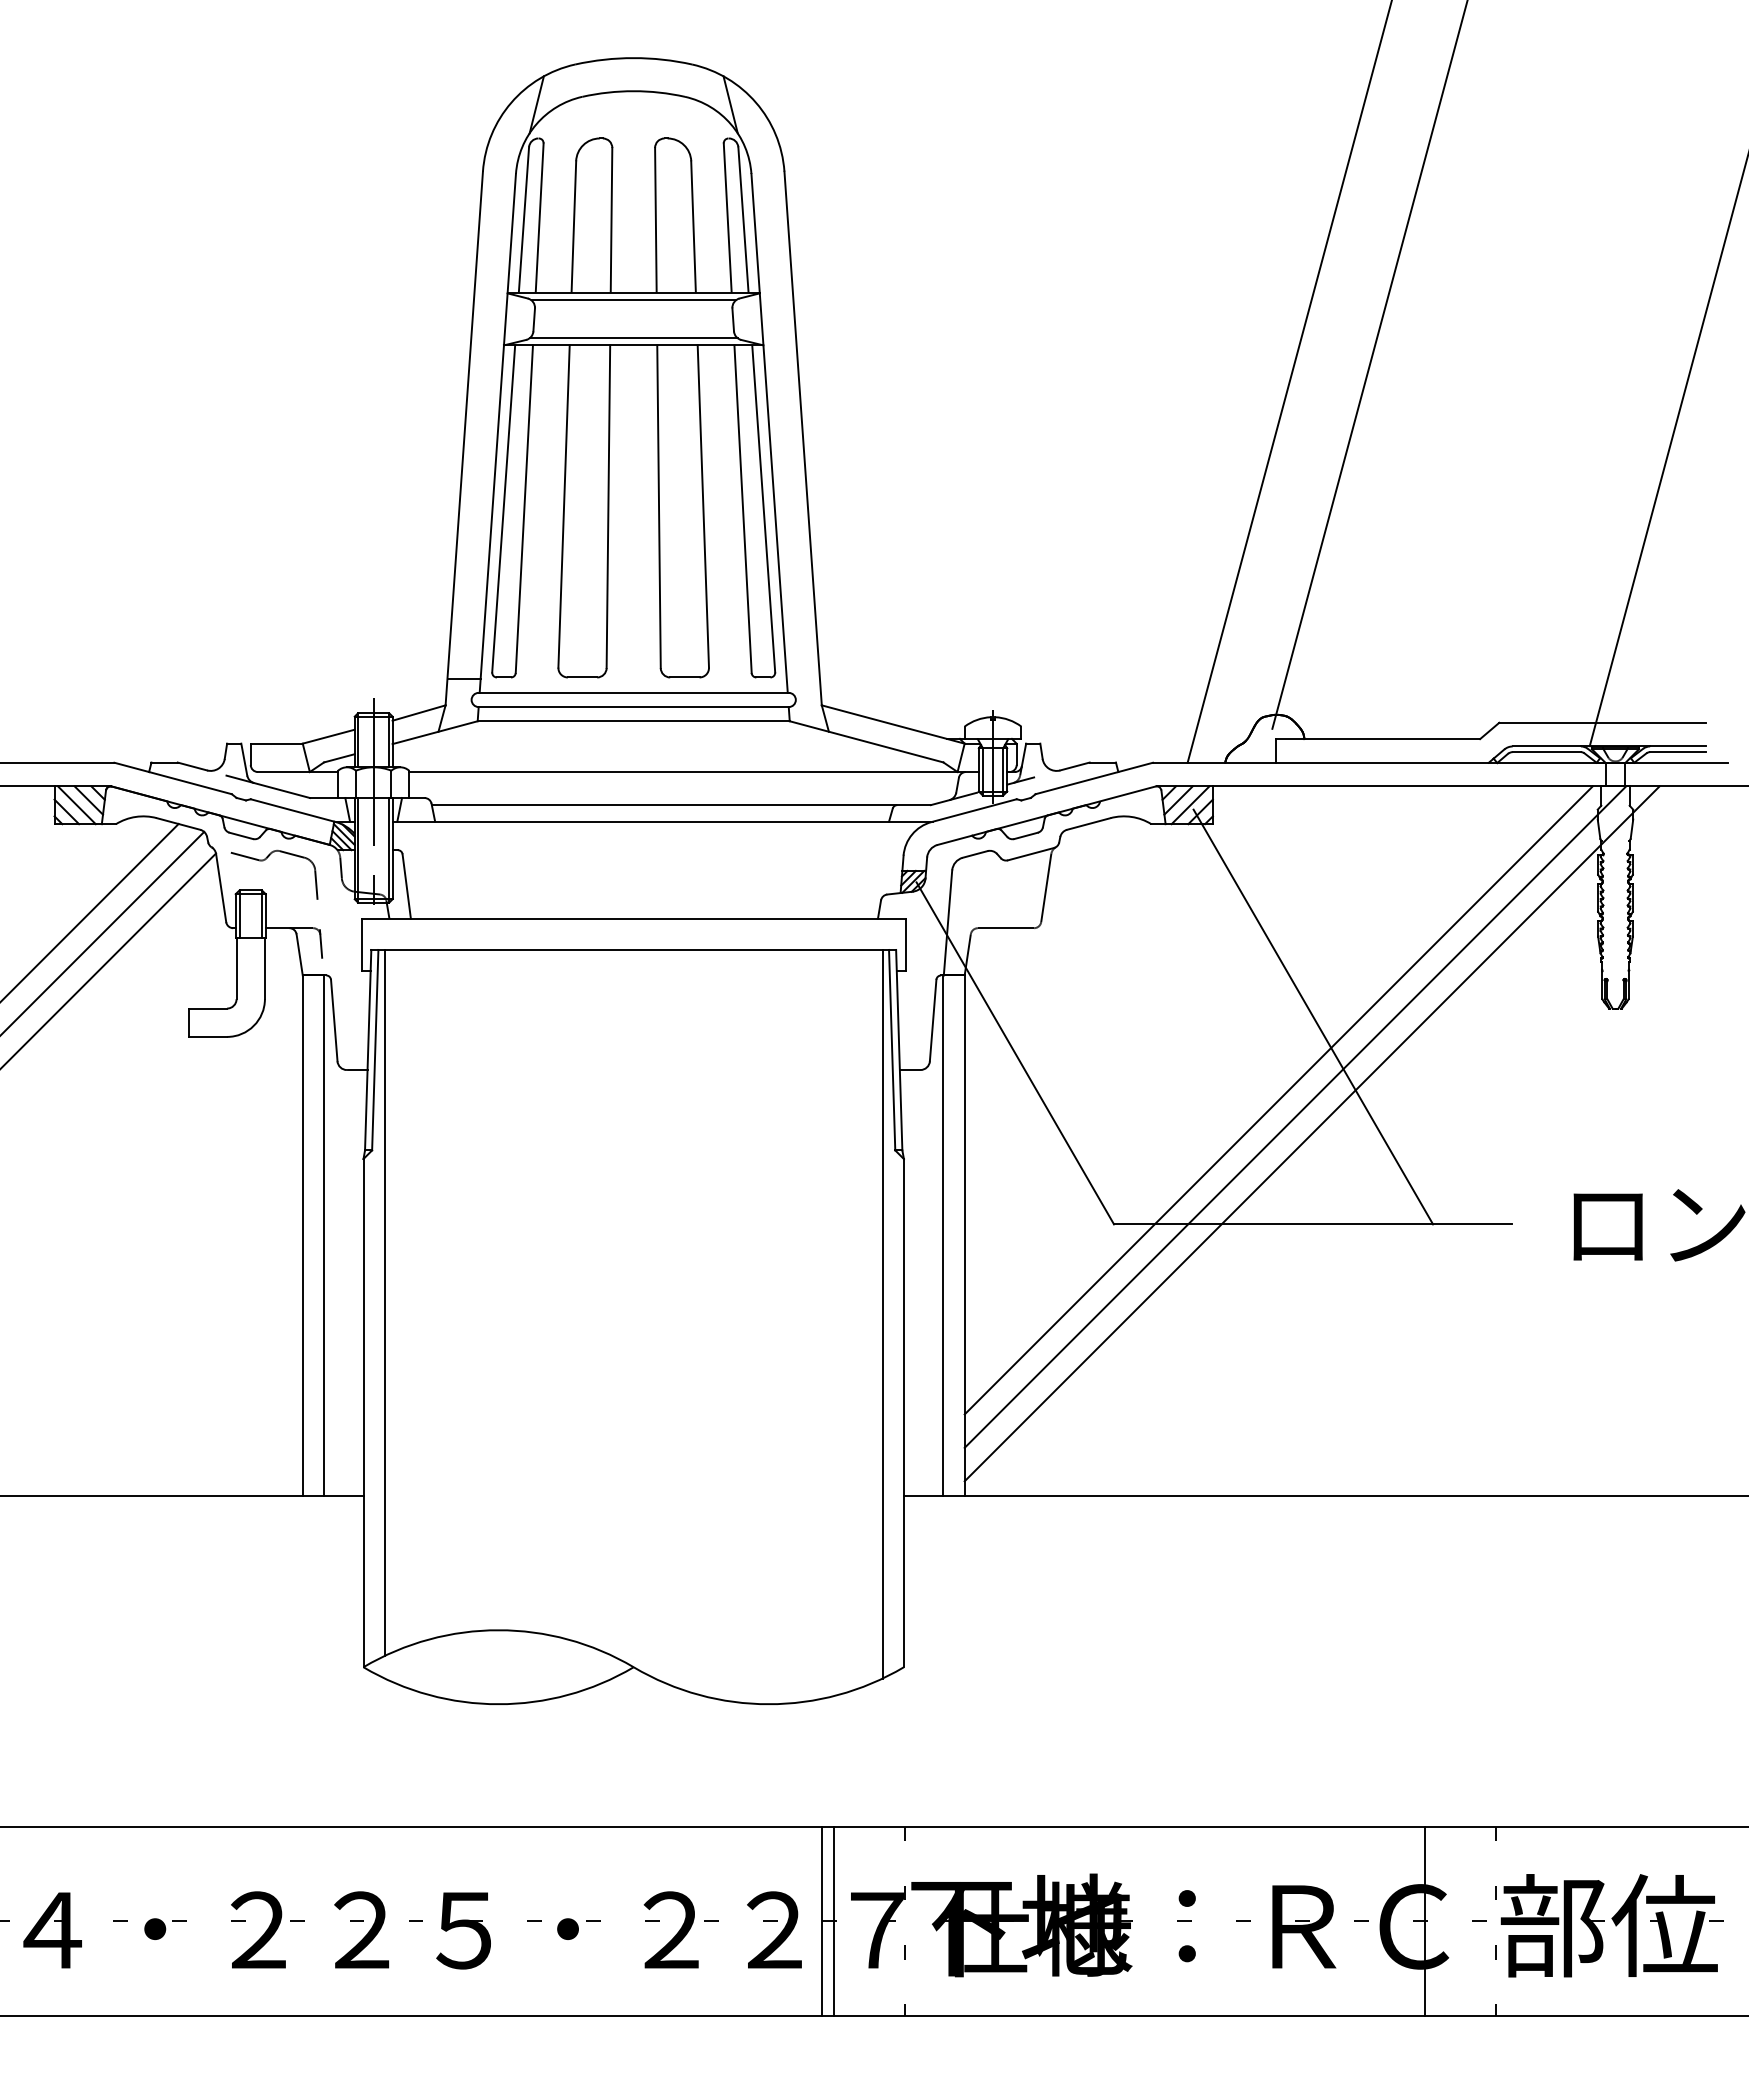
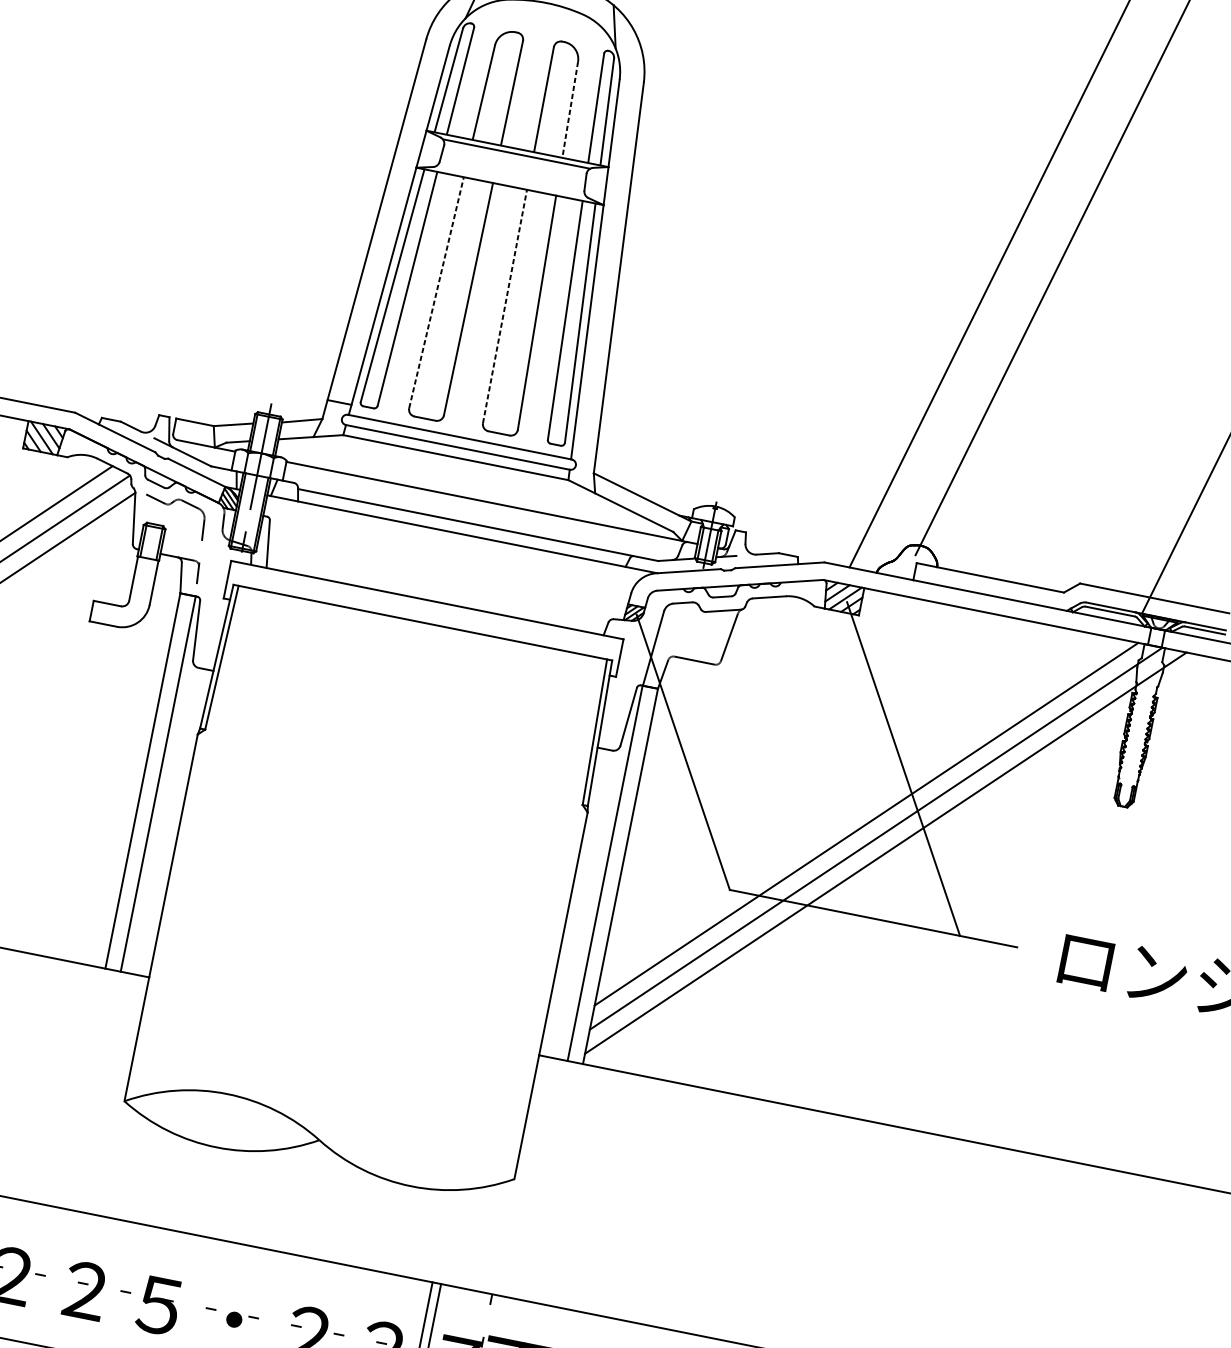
line: (693, 227) -> (570, 109), solid -> dashed
line: (633, 338) -> (510, 181), removed
line: (564, 506) -> (436, 292), solid -> dashed
line: (659, 506) -> (505, 306), solid -> dashed
line: (384, 1302) -> (192, 841), removed
line: (882, 1313) -> (549, 920), removed

